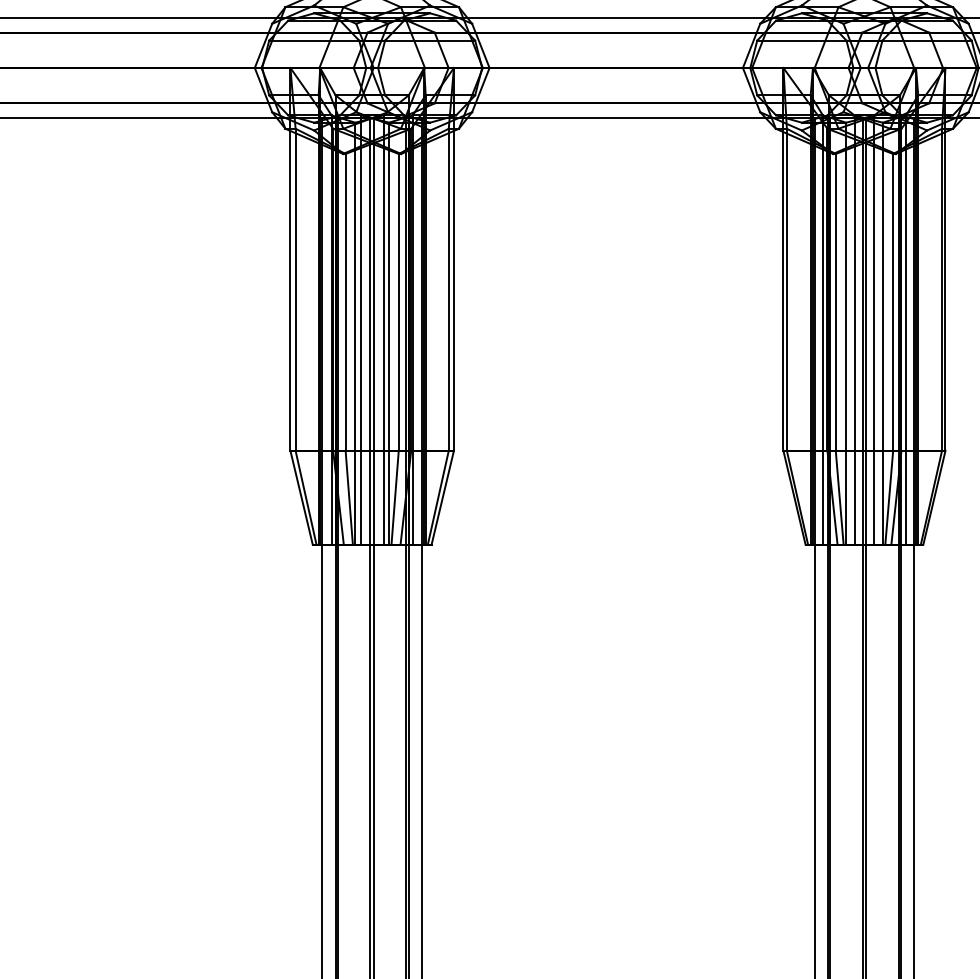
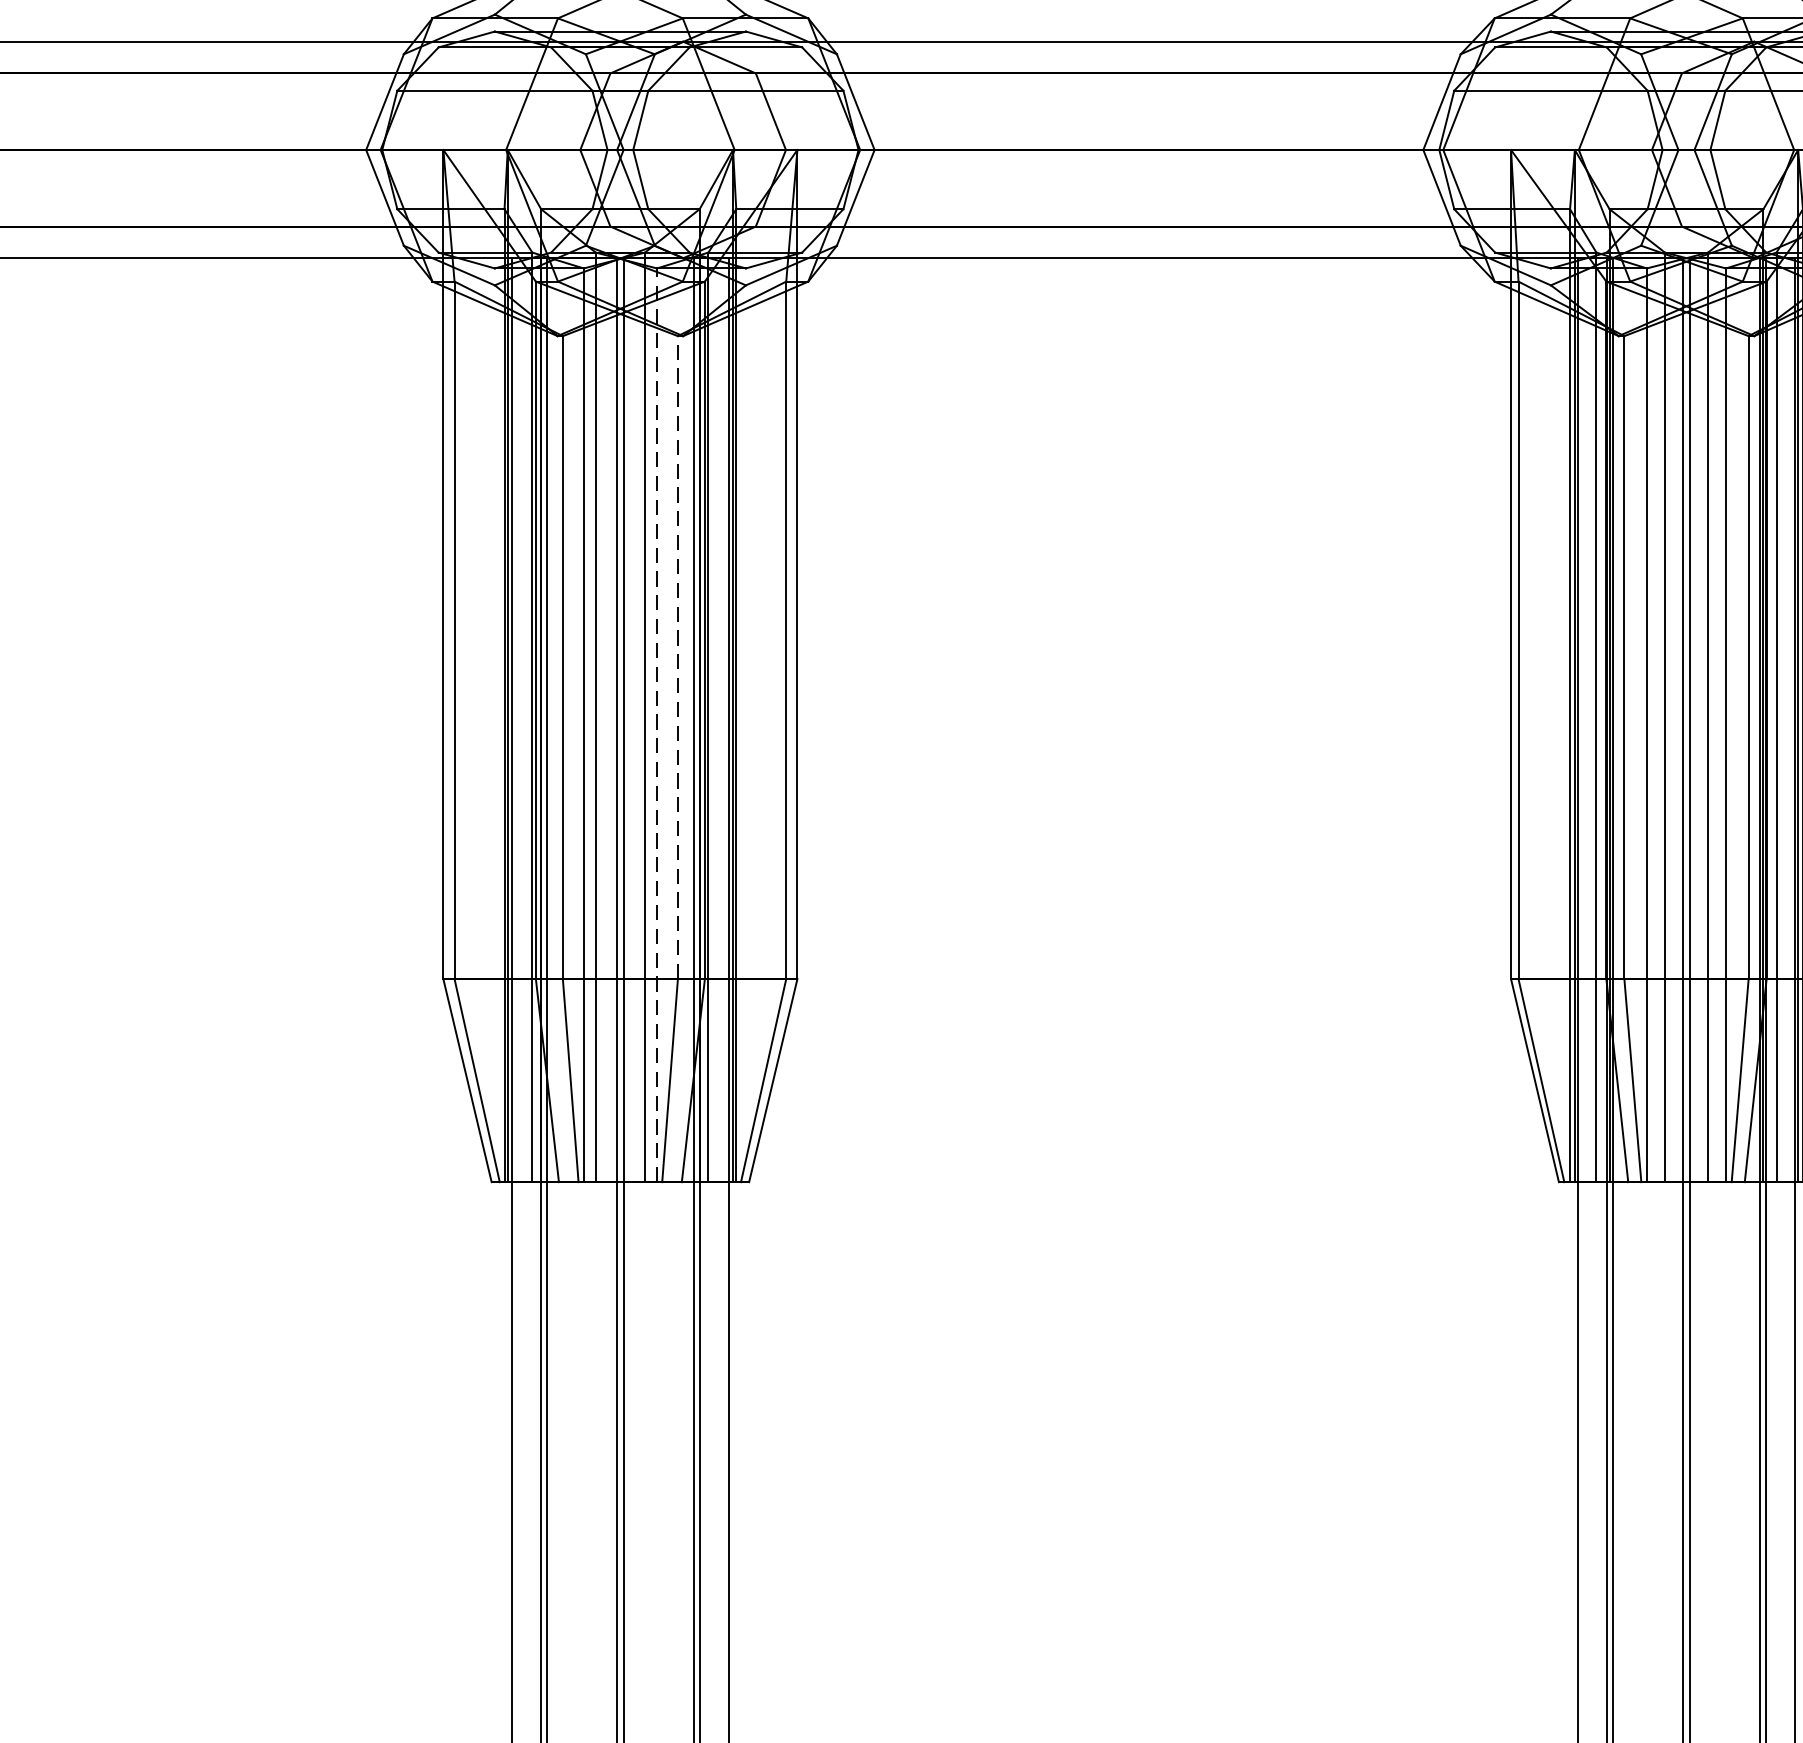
line: (398, 301) -> (677, 655), solid -> dashed
line: (389, 333) -> (657, 724), solid -> dashed

